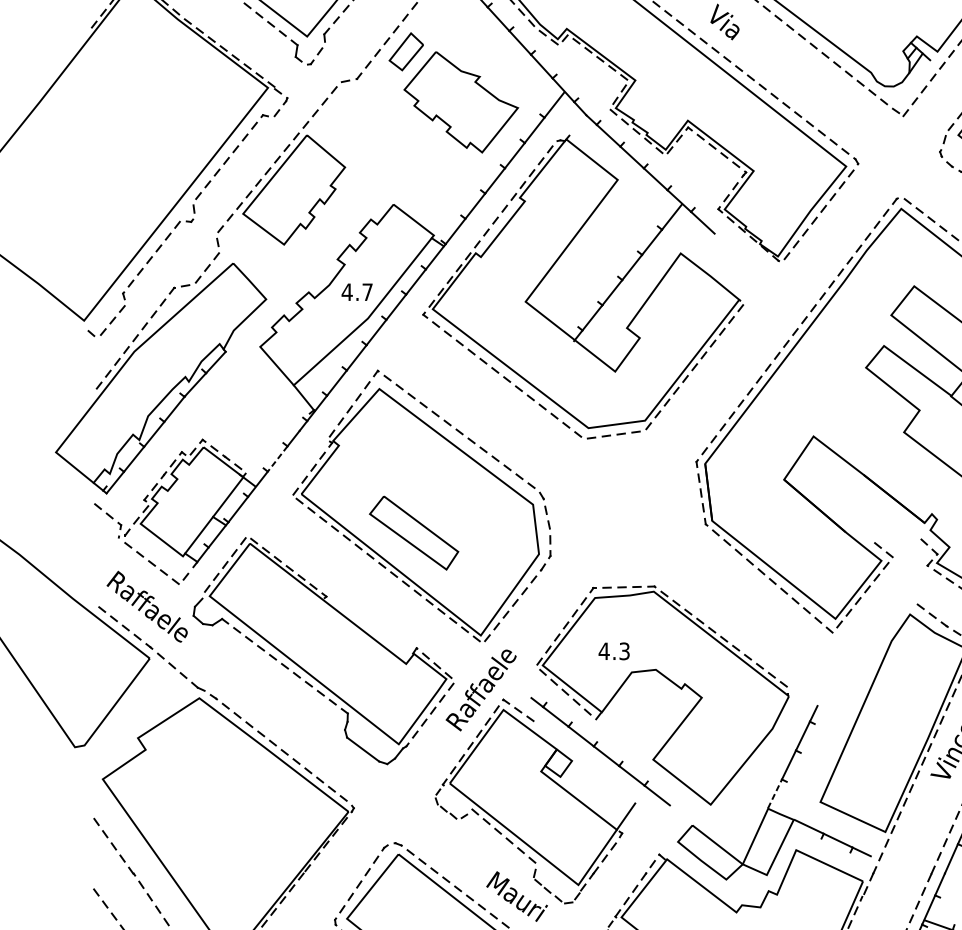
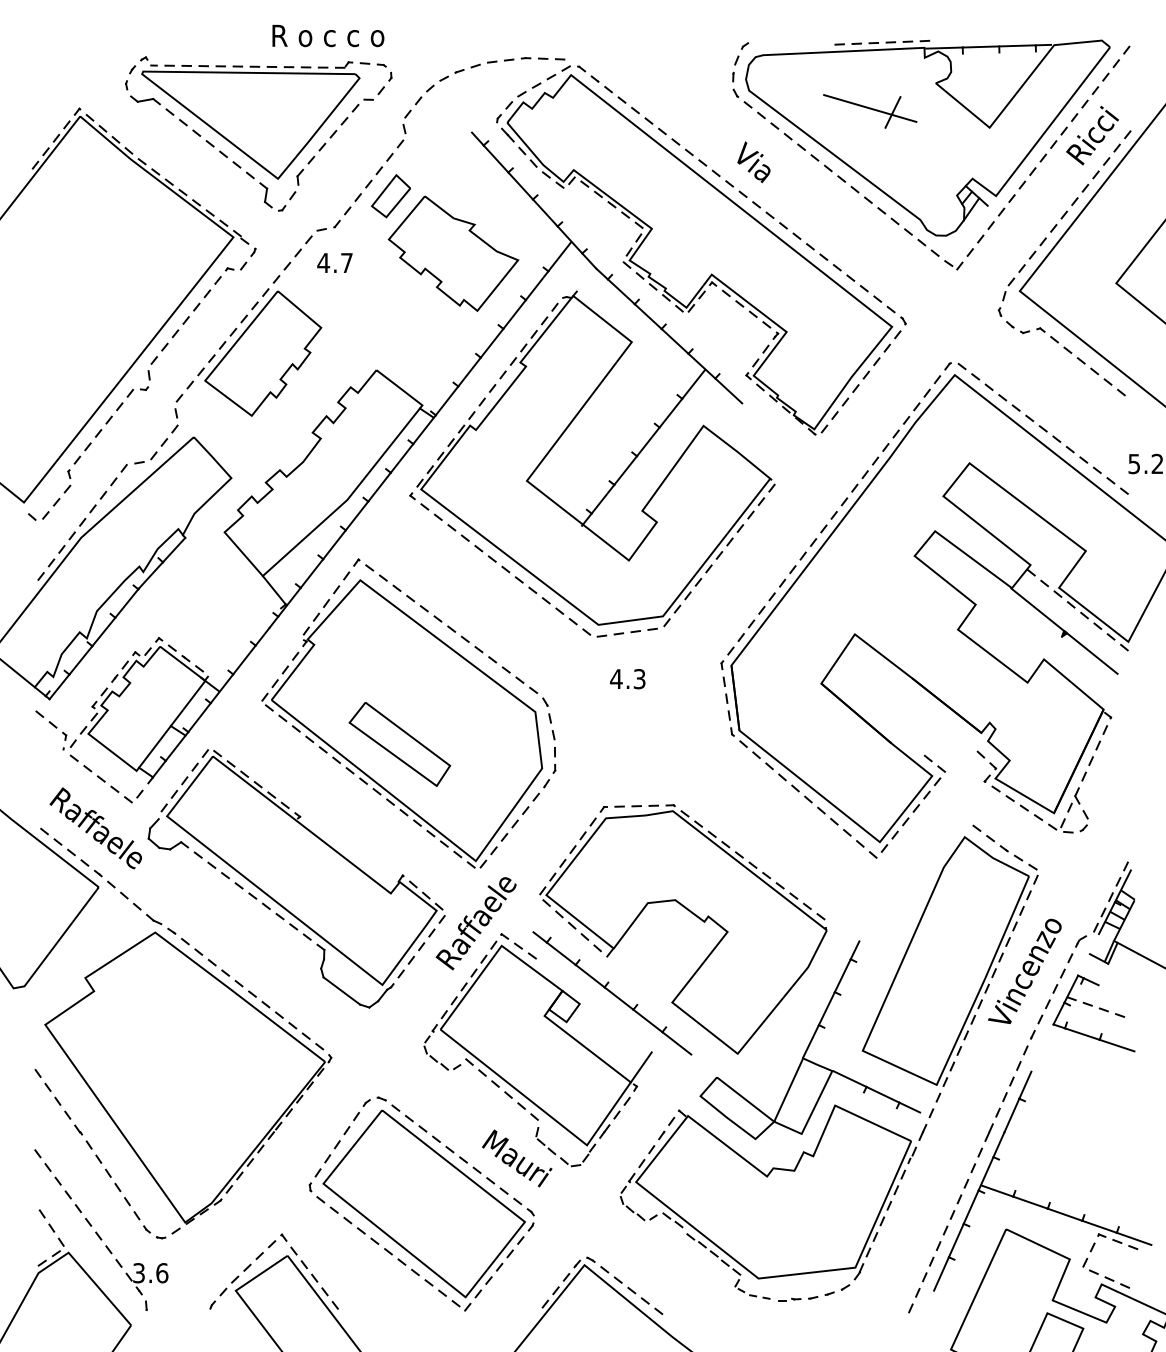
text: (356, 291) -> (334, 262), moved
line: (277, 459) -> (244, 660), dashed -> solid
text: (613, 651) -> (627, 679), moved
line: (775, 793) -> (811, 1041), dashed -> solid

